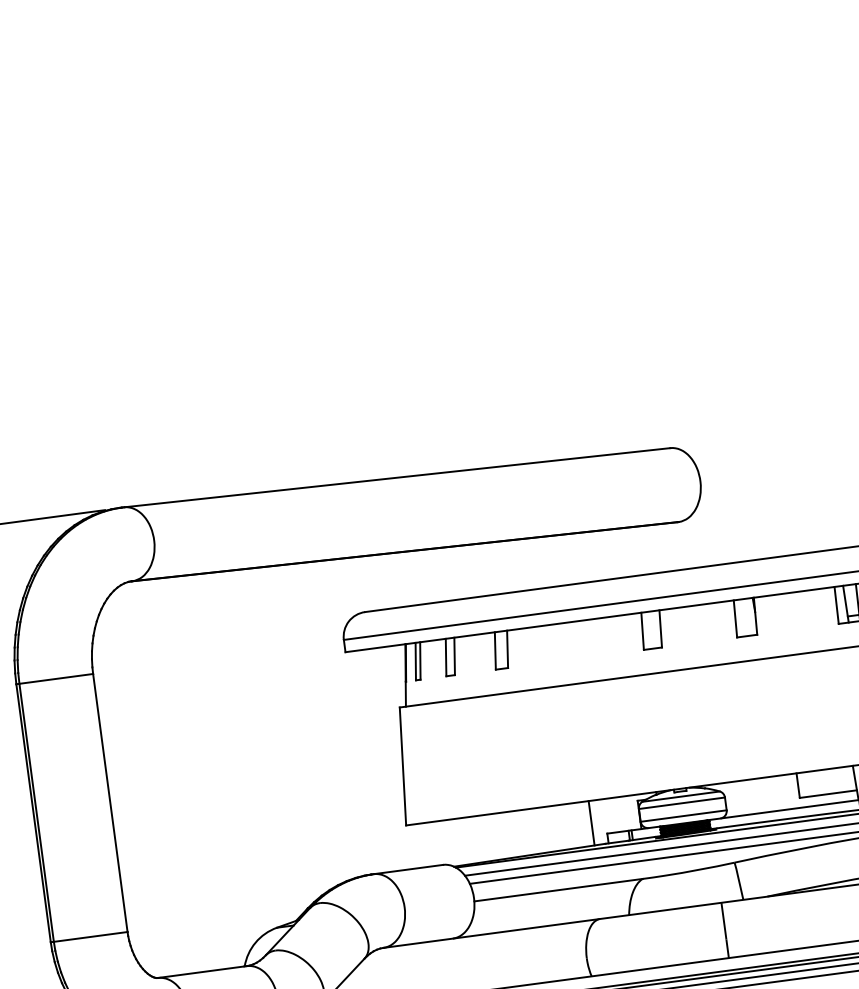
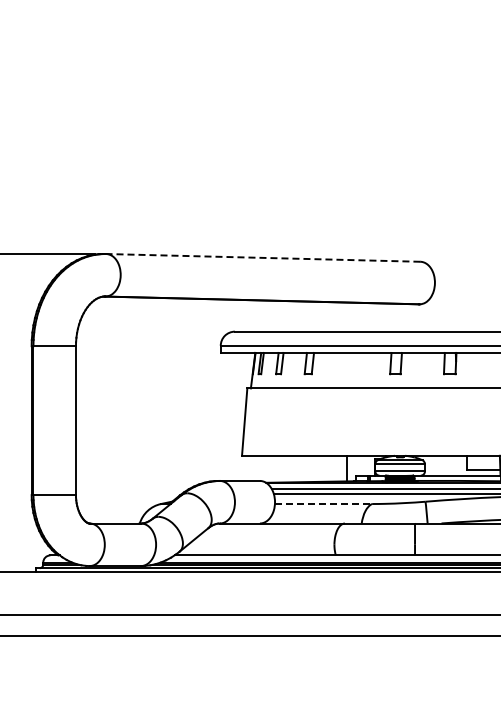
line: (395, 477) -> (262, 257), solid -> dashed
line: (558, 891) -> (323, 504), solid -> dashed

